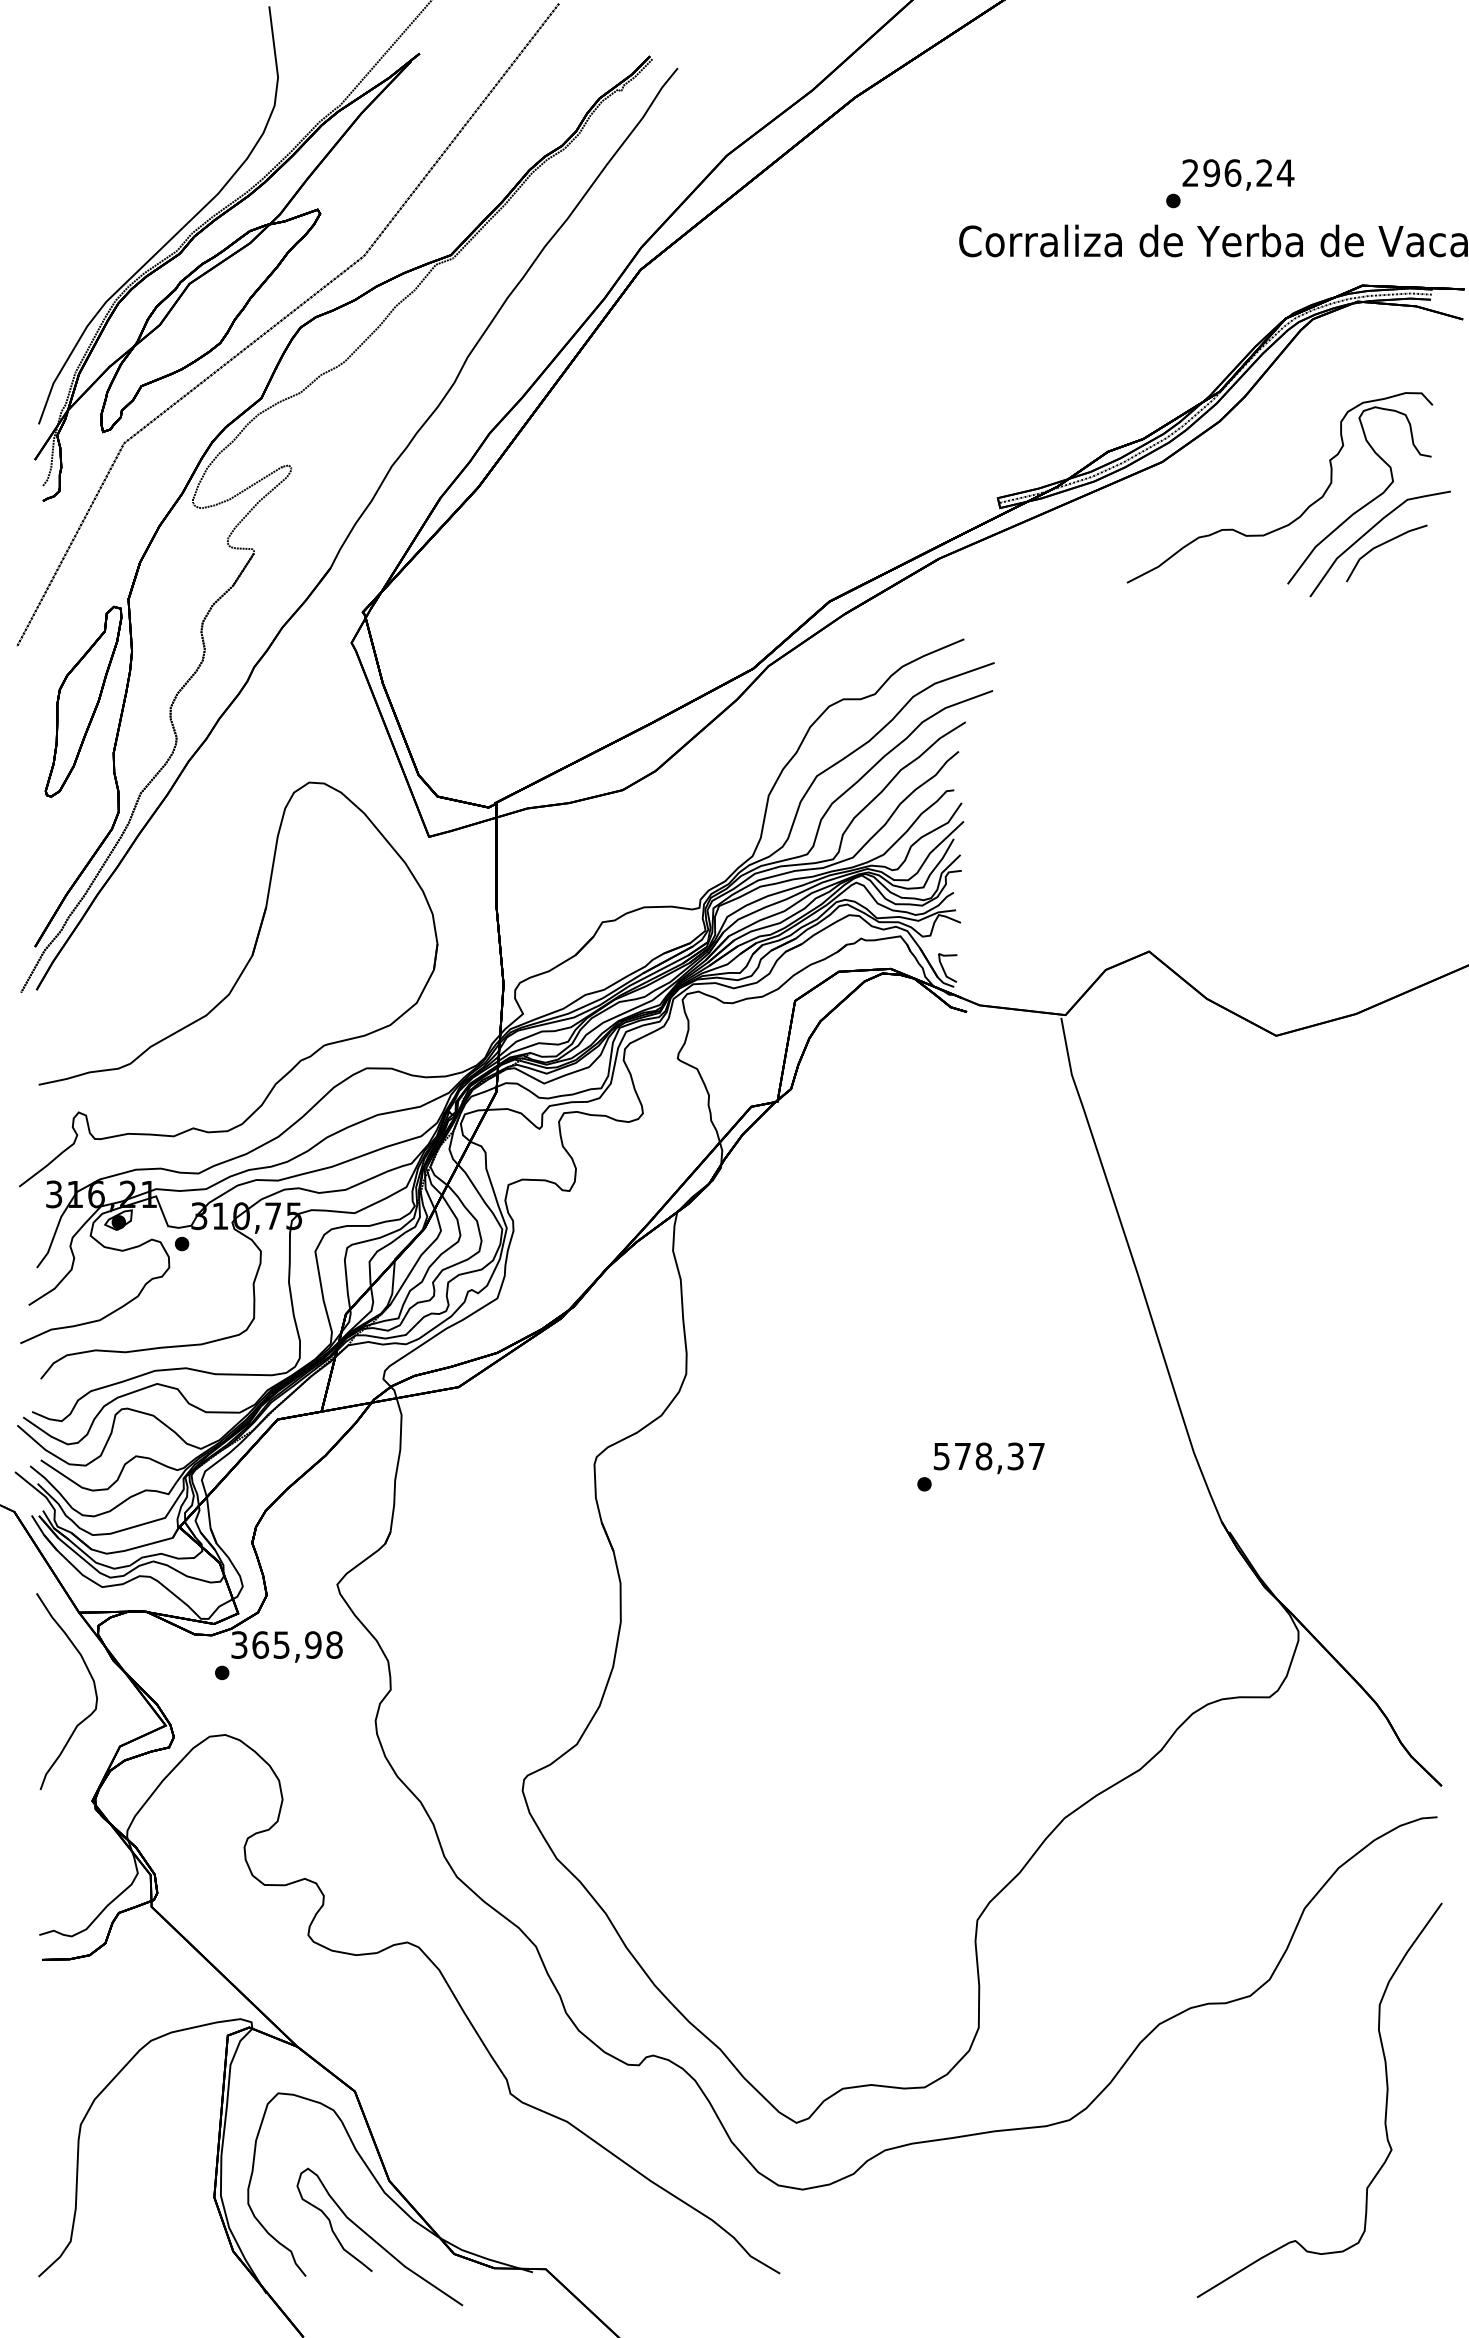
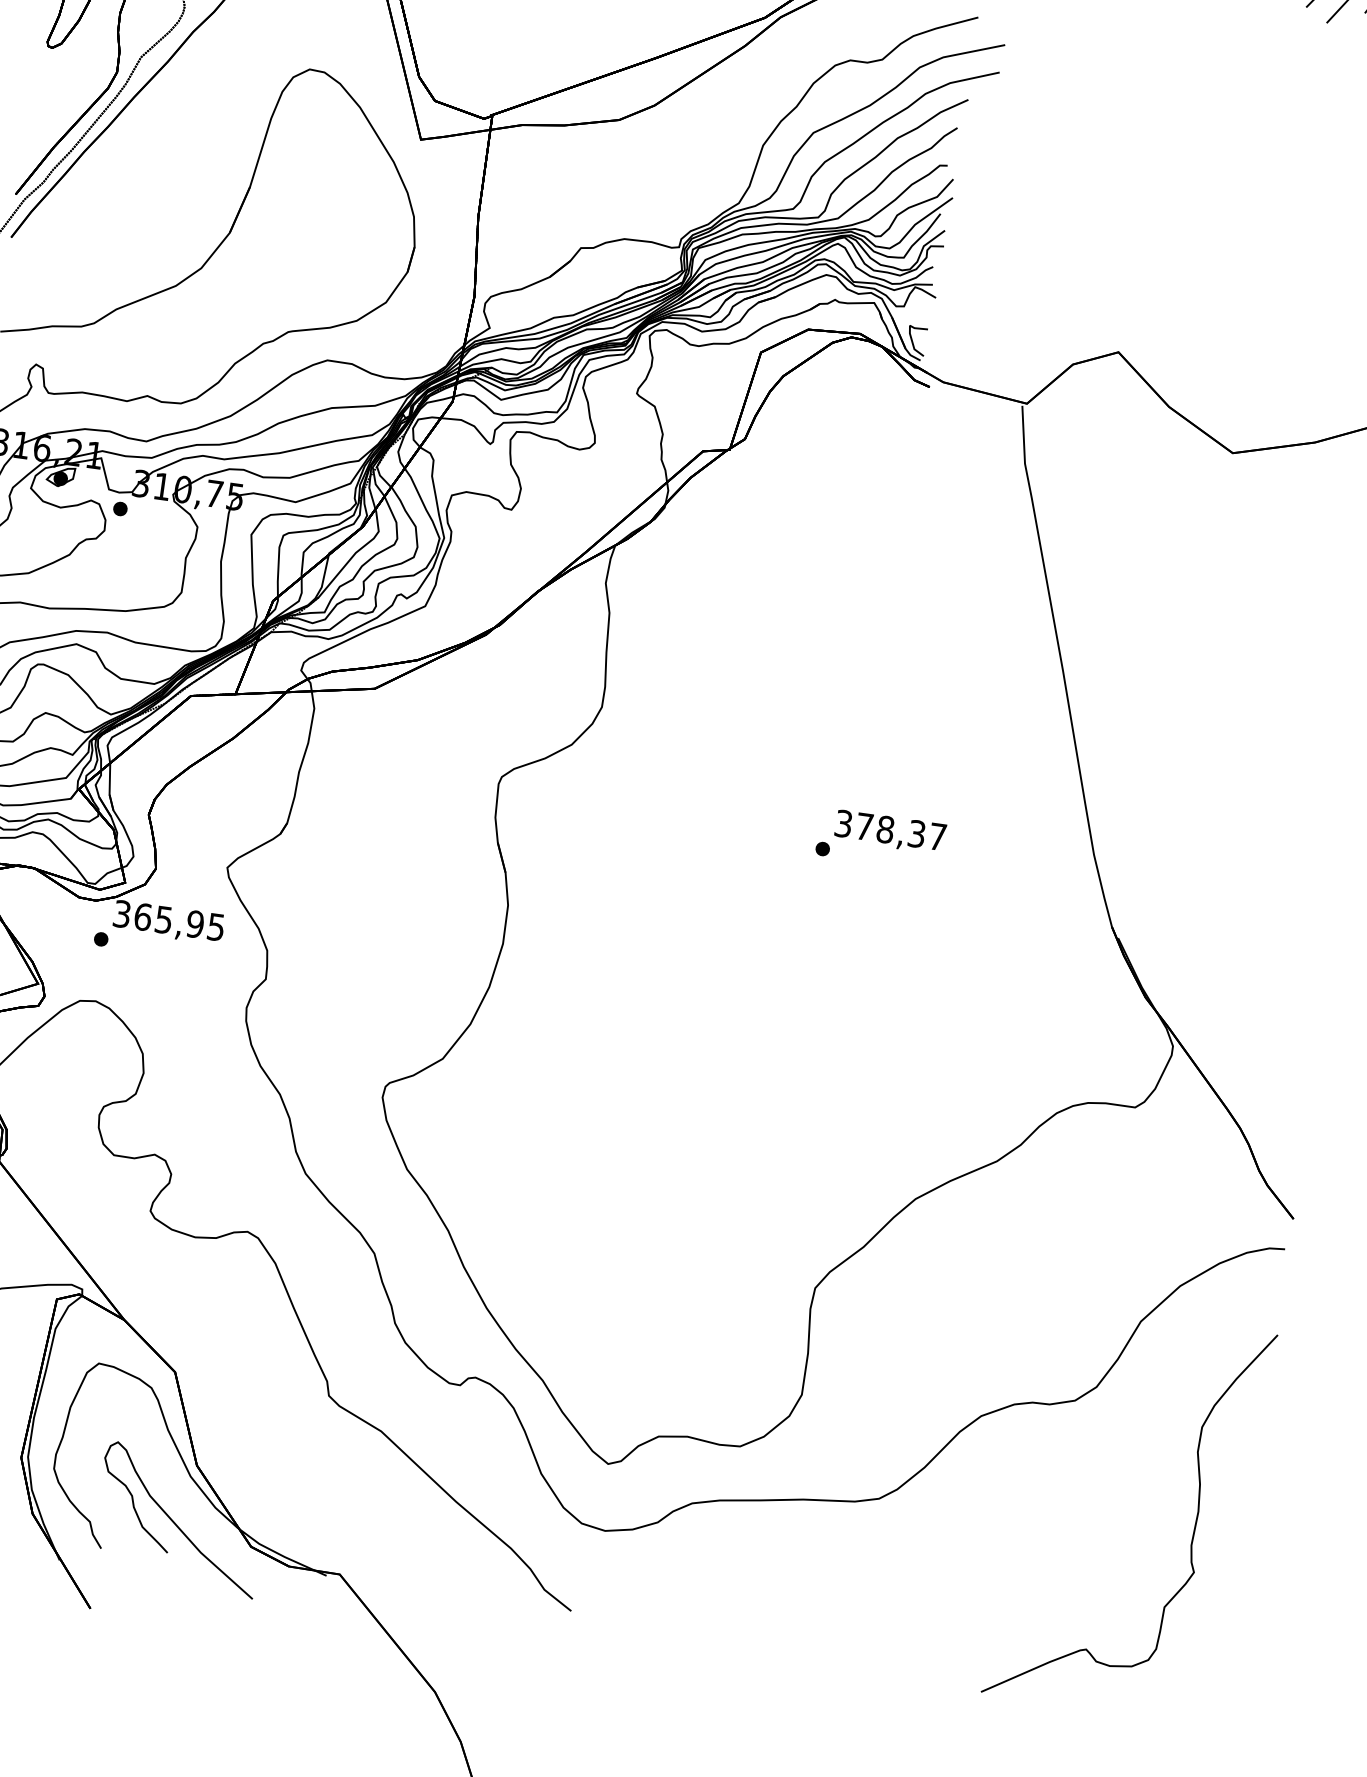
text: (941, 1455) -> (843, 822), 578,37 -> 378,37
text: (334, 1644) -> (216, 926), 365,98 -> 365,95

